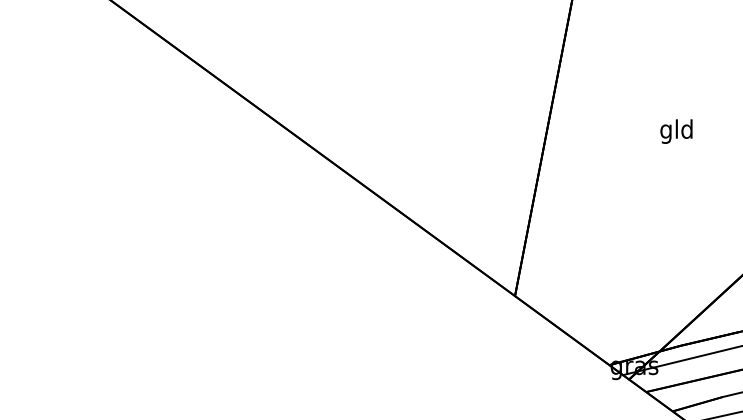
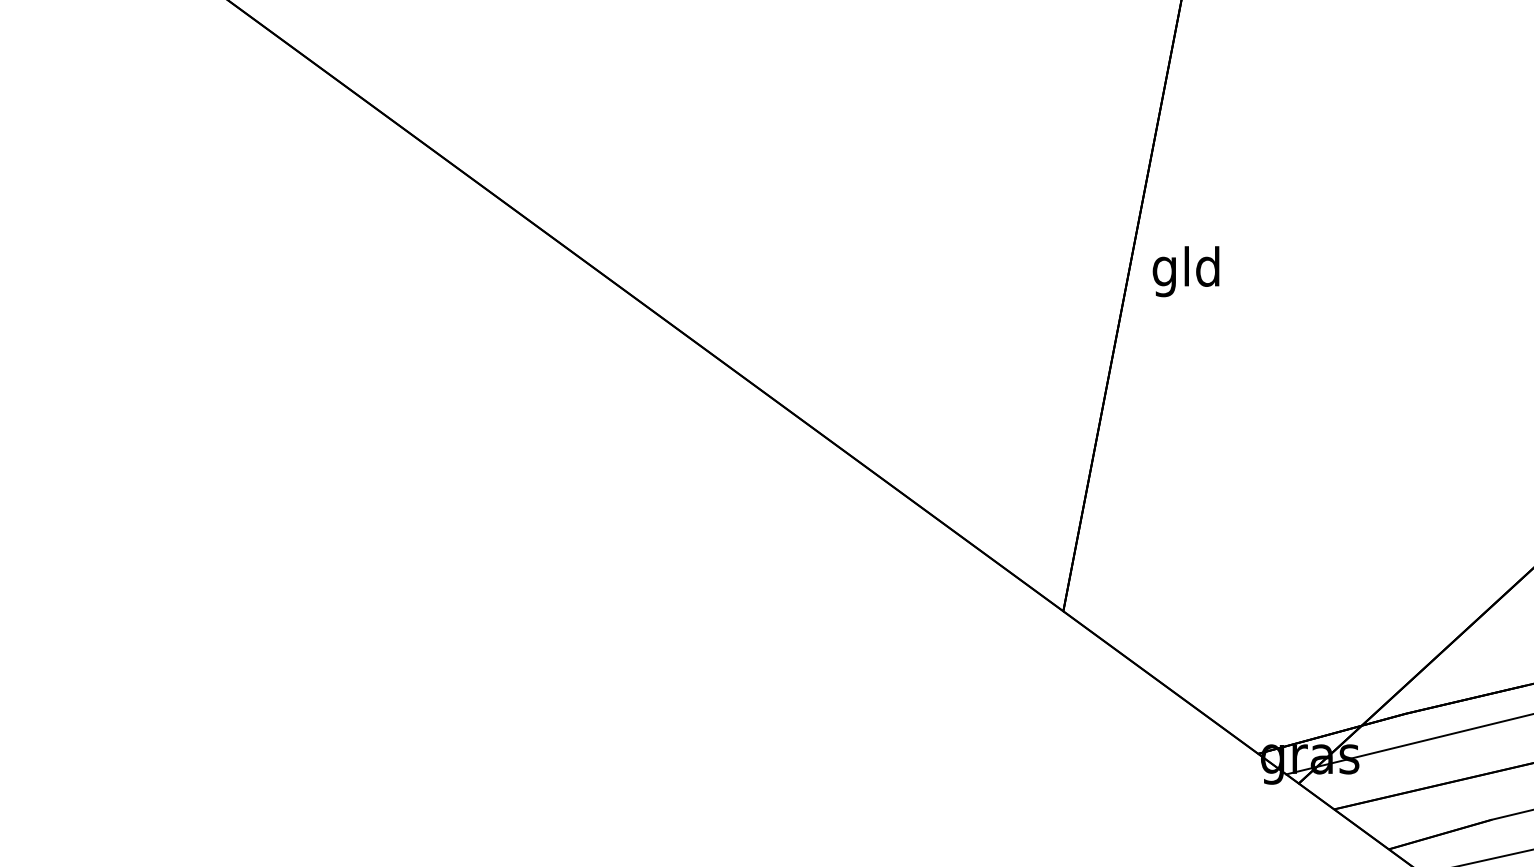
text: (676, 131) -> (1186, 271), moved

